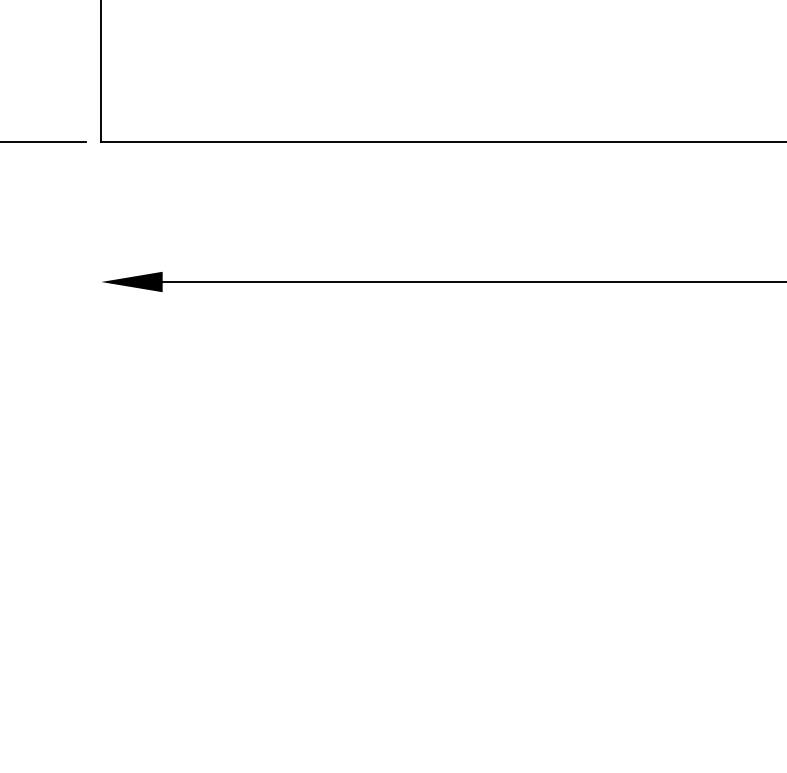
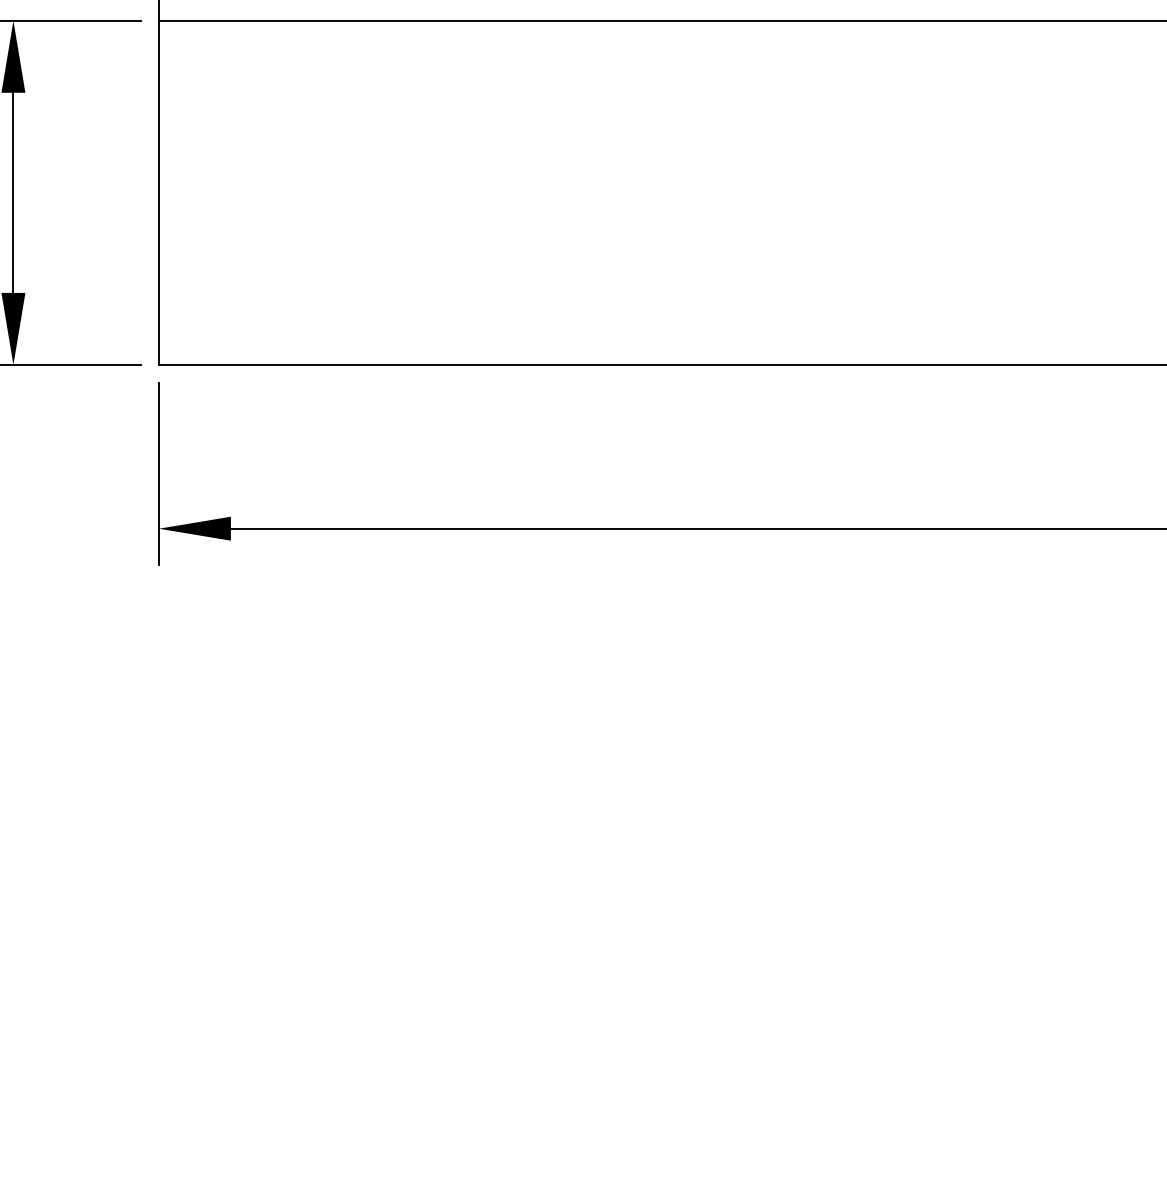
line: (100, 234) -> (158, 473), added

